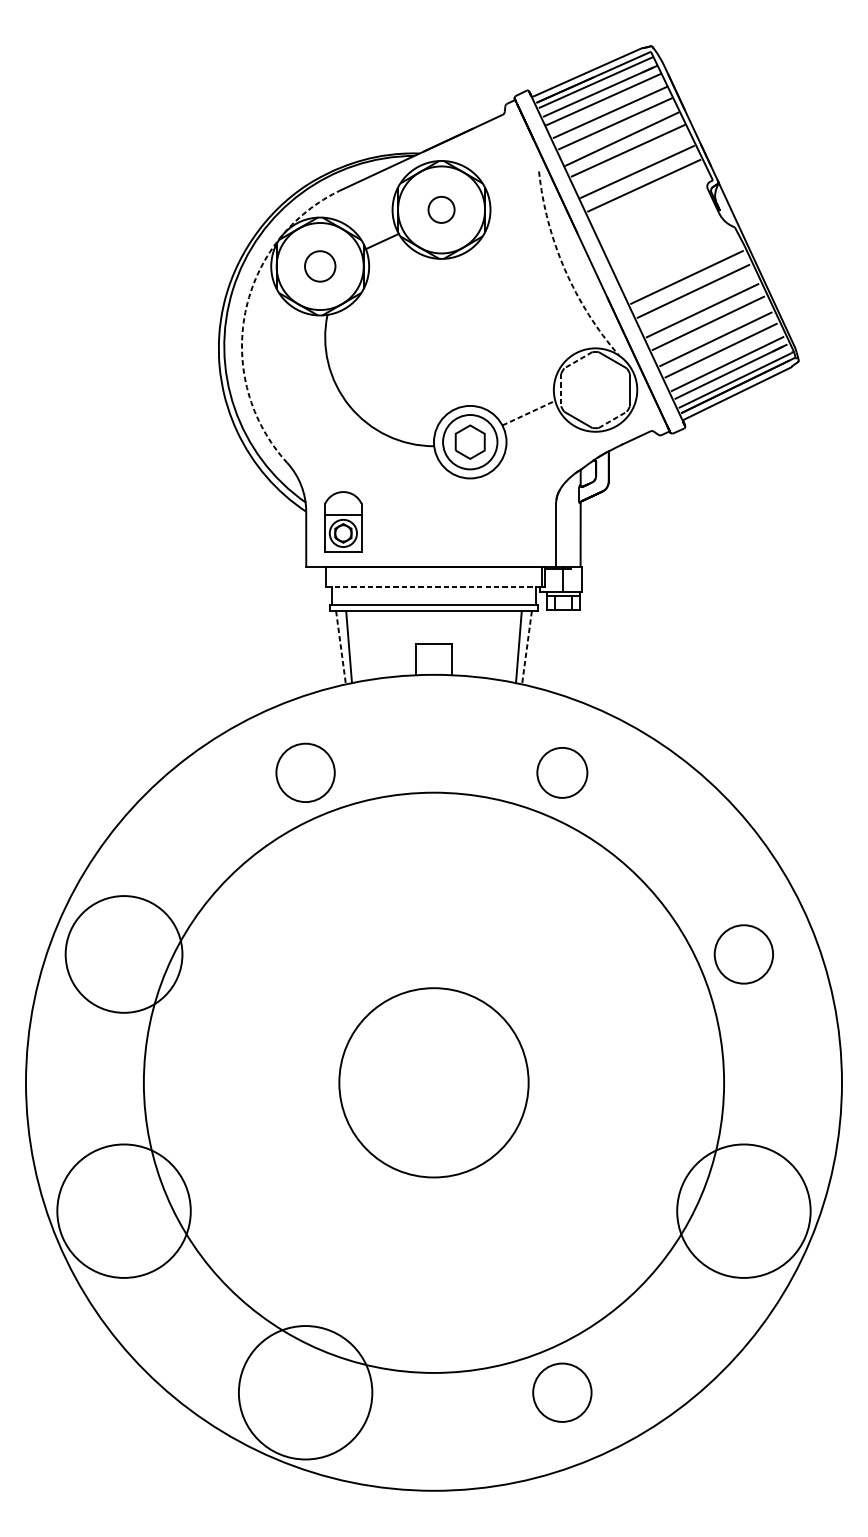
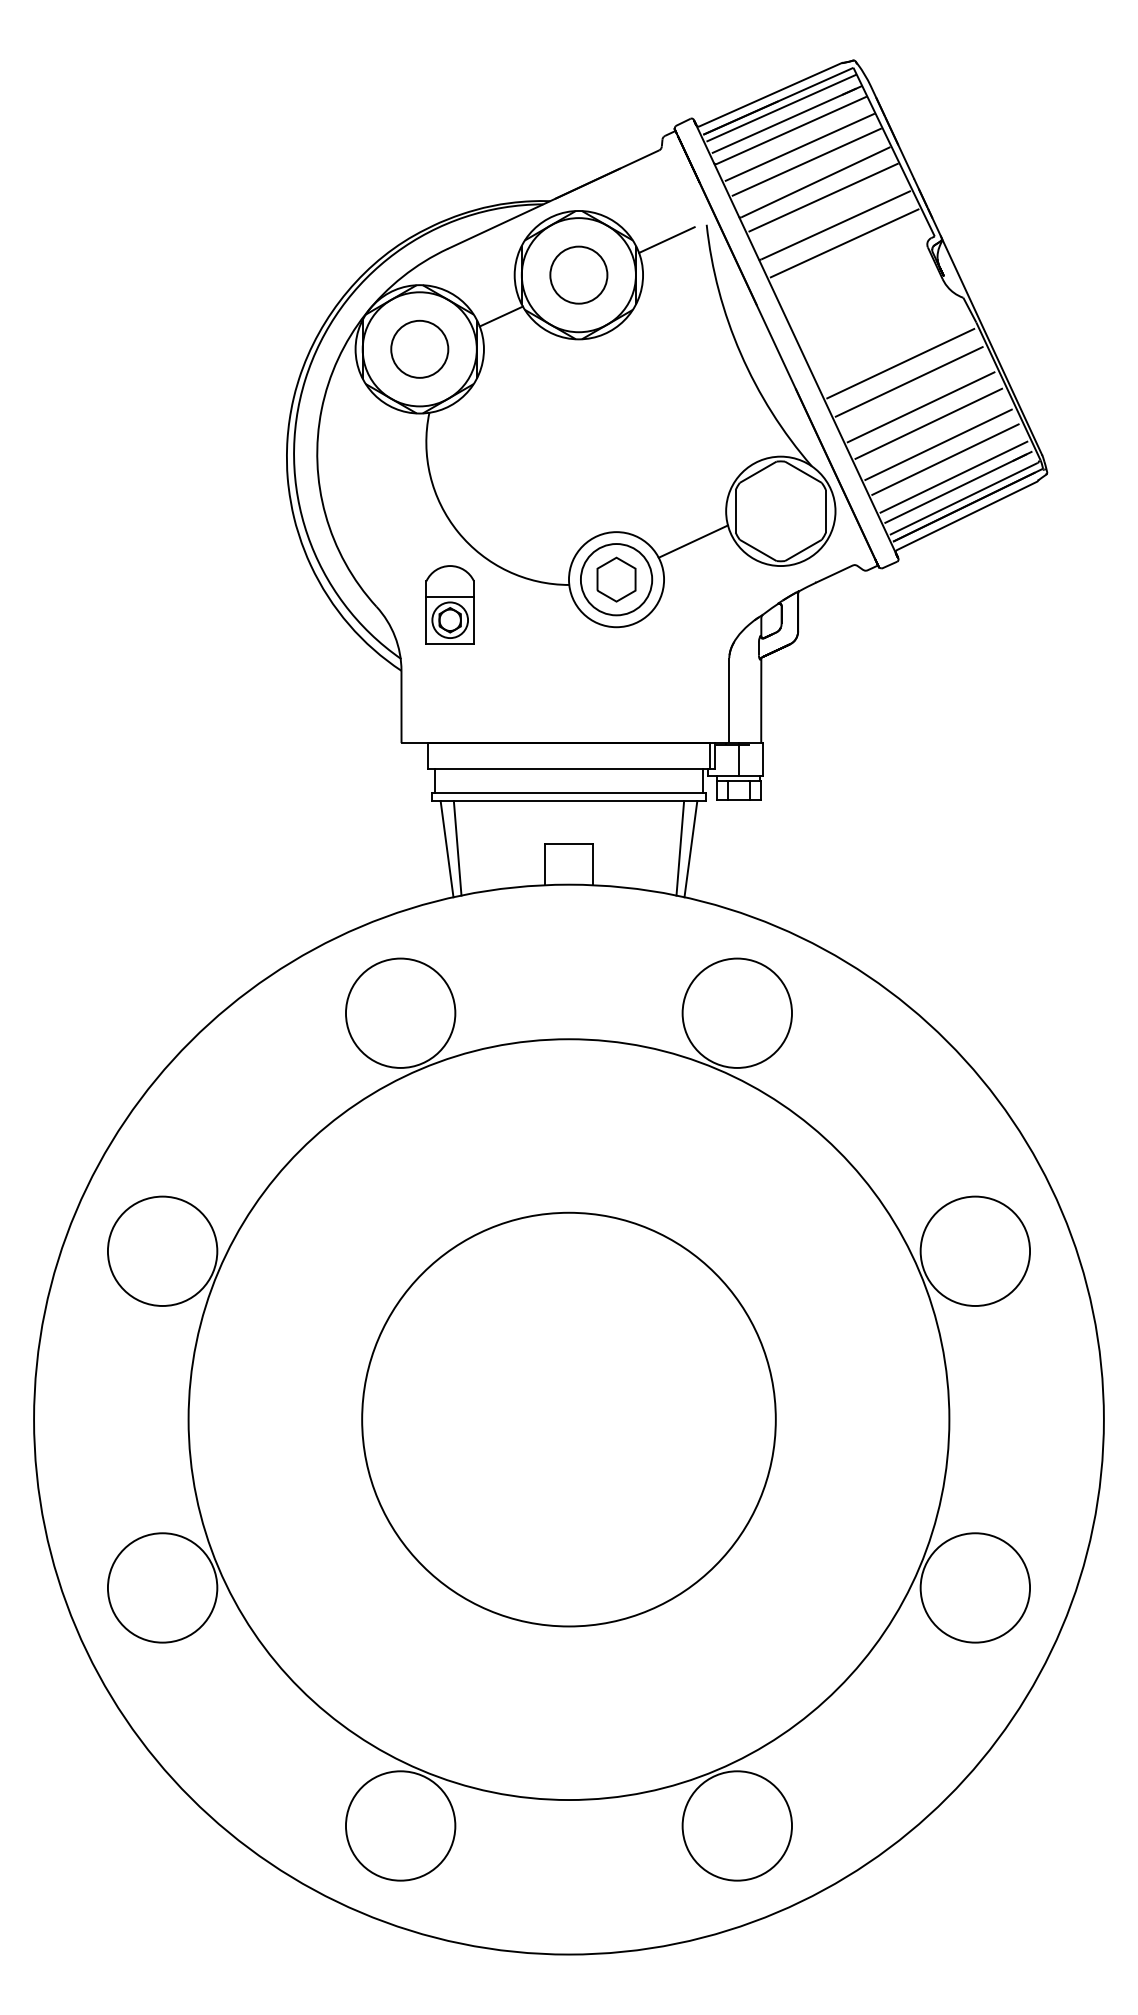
line: (508, 182) -> (666, 239), added
circle: (441, 209) -> (578, 274), size x1.67
circle: (319, 265) -> (419, 348), size x1.43
arc: (564, 269) -> (740, 353), dashed -> solid
arc: (245, 312) -> (321, 409), dashed -> solid
line: (577, 360) -> (757, 472), dashed -> solid
line: (560, 390) -> (735, 511), dashed -> solid
line: (528, 413) -> (693, 541), dashed -> solid
line: (612, 419) -> (803, 550), dashed -> solid
part: (342, 521) -> (449, 604), moved
line: (434, 586) -> (569, 769), dashed -> solid
line: (341, 647) -> (447, 849), dashed -> solid
line: (526, 647) -> (690, 849), dashed -> solid
circle: (305, 772) -> (400, 1012), size x1.43
circle: (562, 772) -> (737, 1012), size x1.67
circle: (123, 953) -> (162, 1250), size x0.71
circle: (744, 953) -> (975, 1250), size x1.43
circle: (433, 1082) -> (568, 1419), size x1.67
circle: (123, 1210) -> (162, 1587), size x0.62
circle: (744, 1210) -> (975, 1587), size x0.62
circle: (305, 1392) -> (400, 1825), size x0.62
circle: (562, 1392) -> (737, 1825), size x1.43

